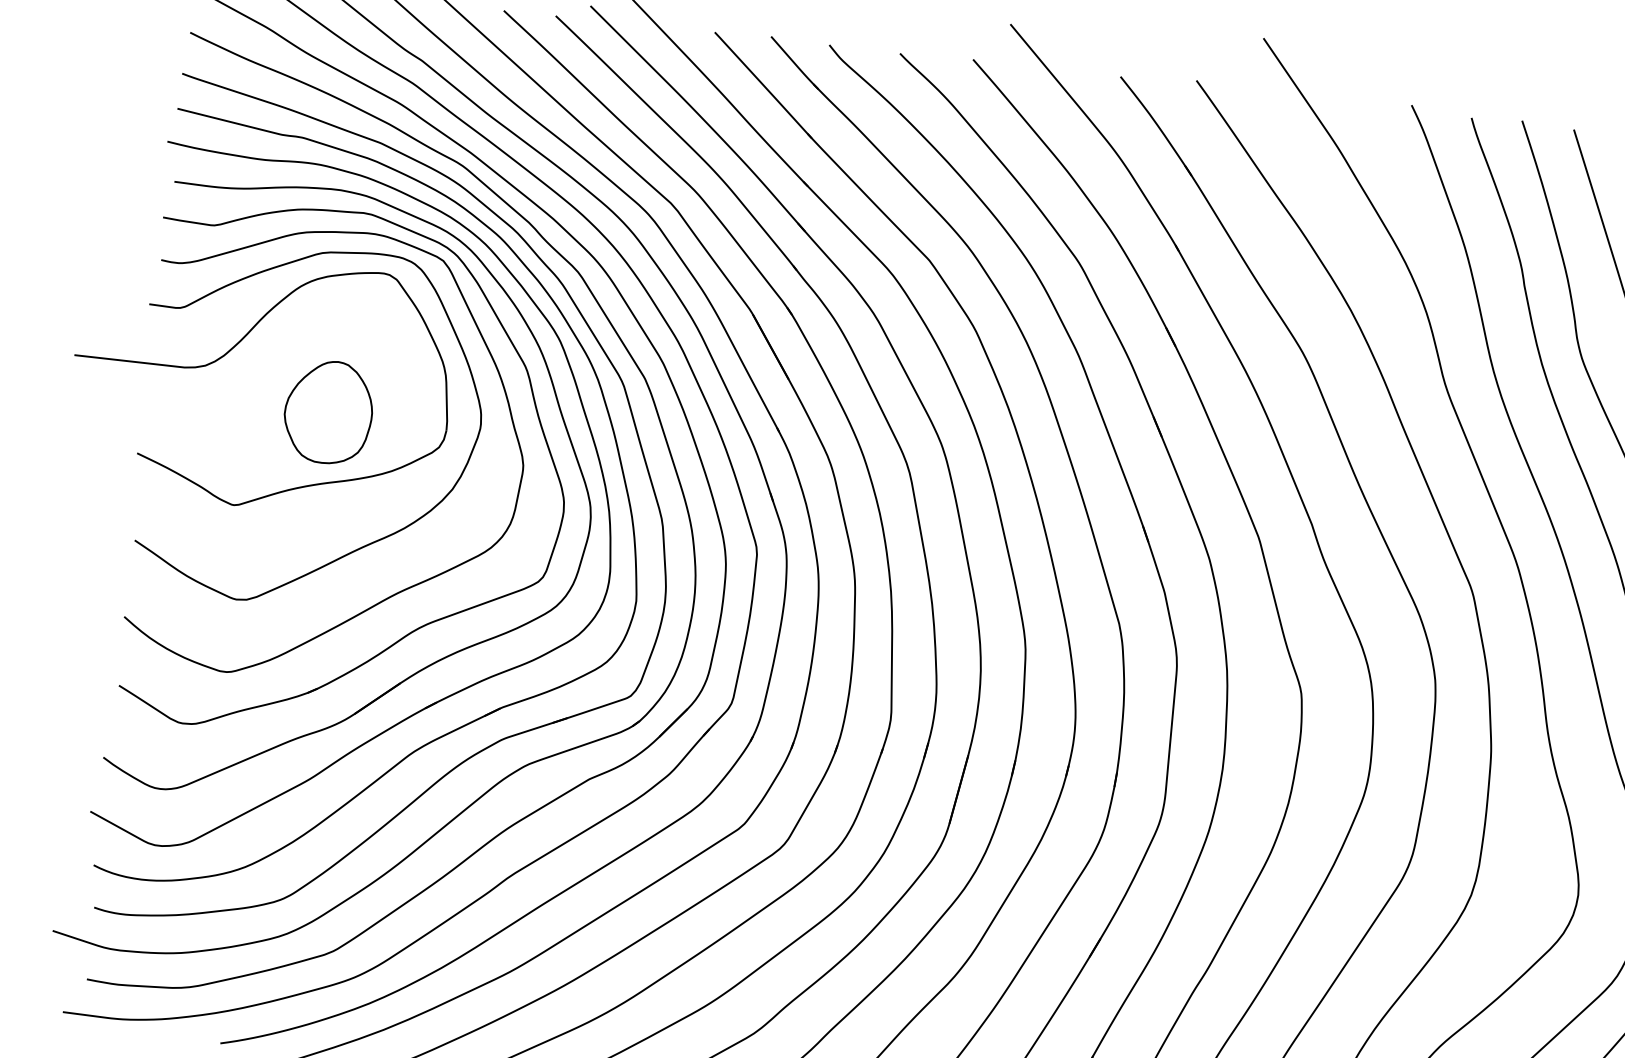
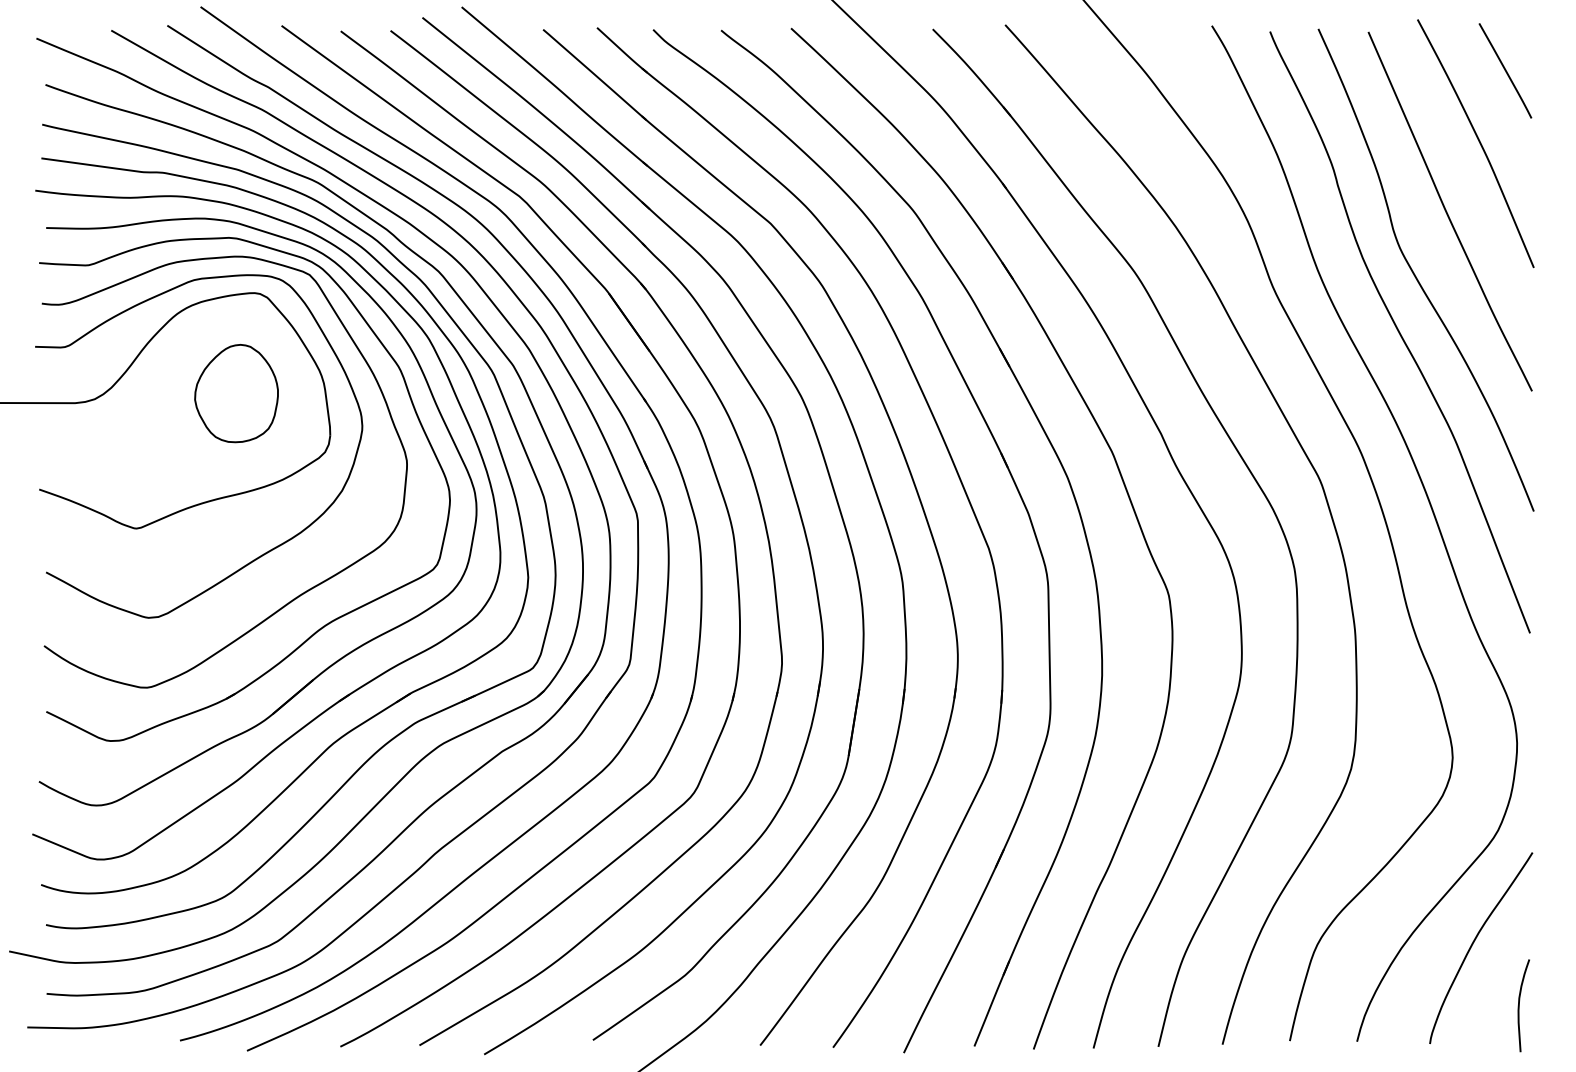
part: (328, 412) -> (236, 393), moved

